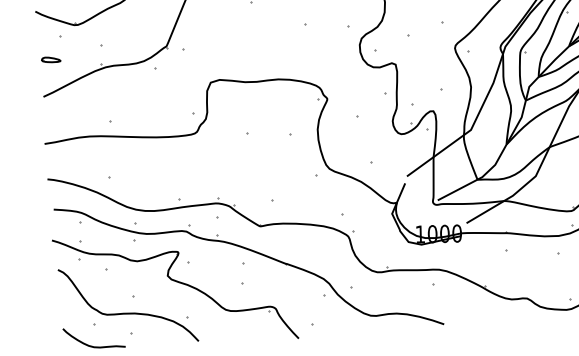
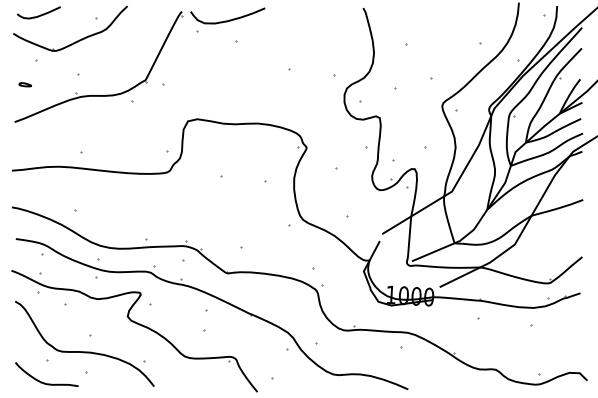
part: (50, 59) -> (24, 84), size x0.62

